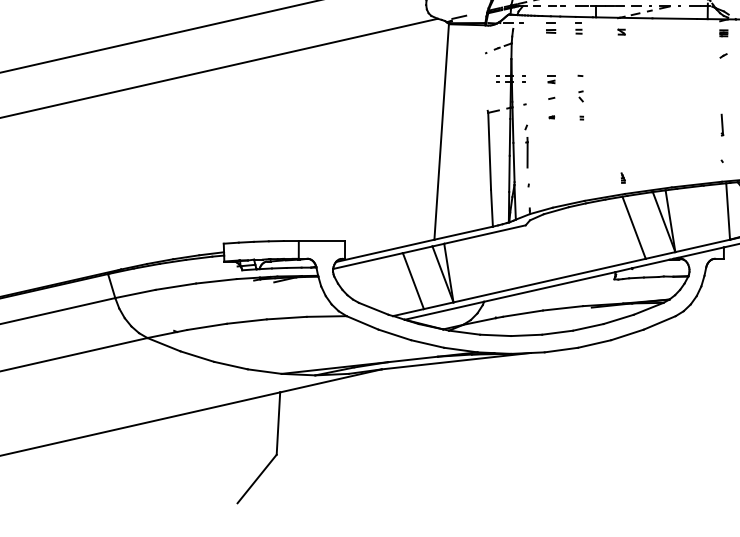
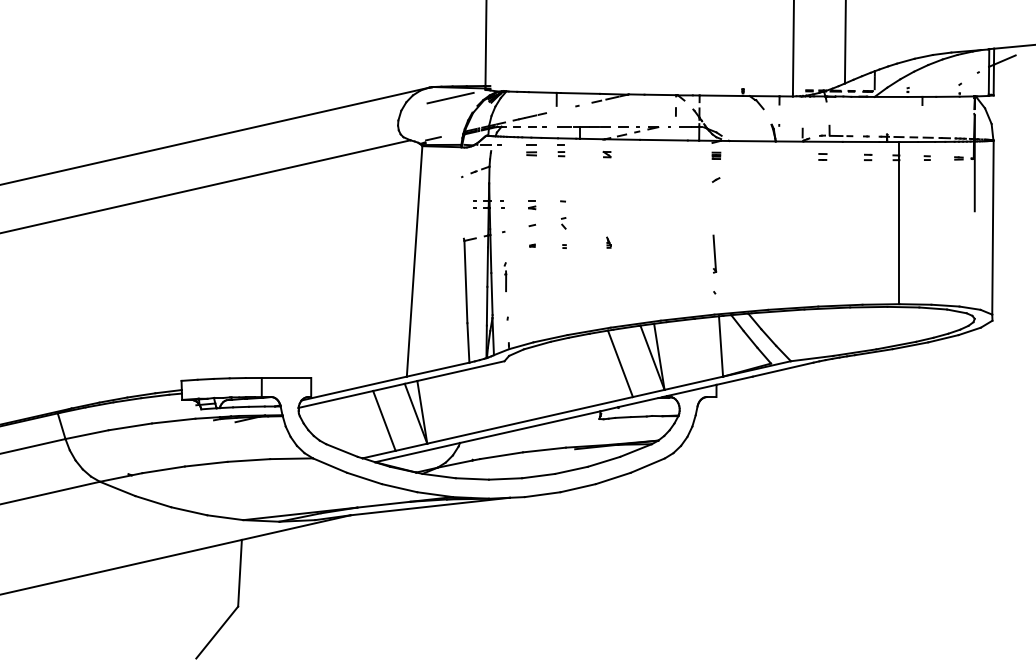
part: (722, 124) -> (714, 253), size x1.67
part: (526, 147) -> (505, 277), size x0.62
part: (622, 177) -> (608, 242), moved

